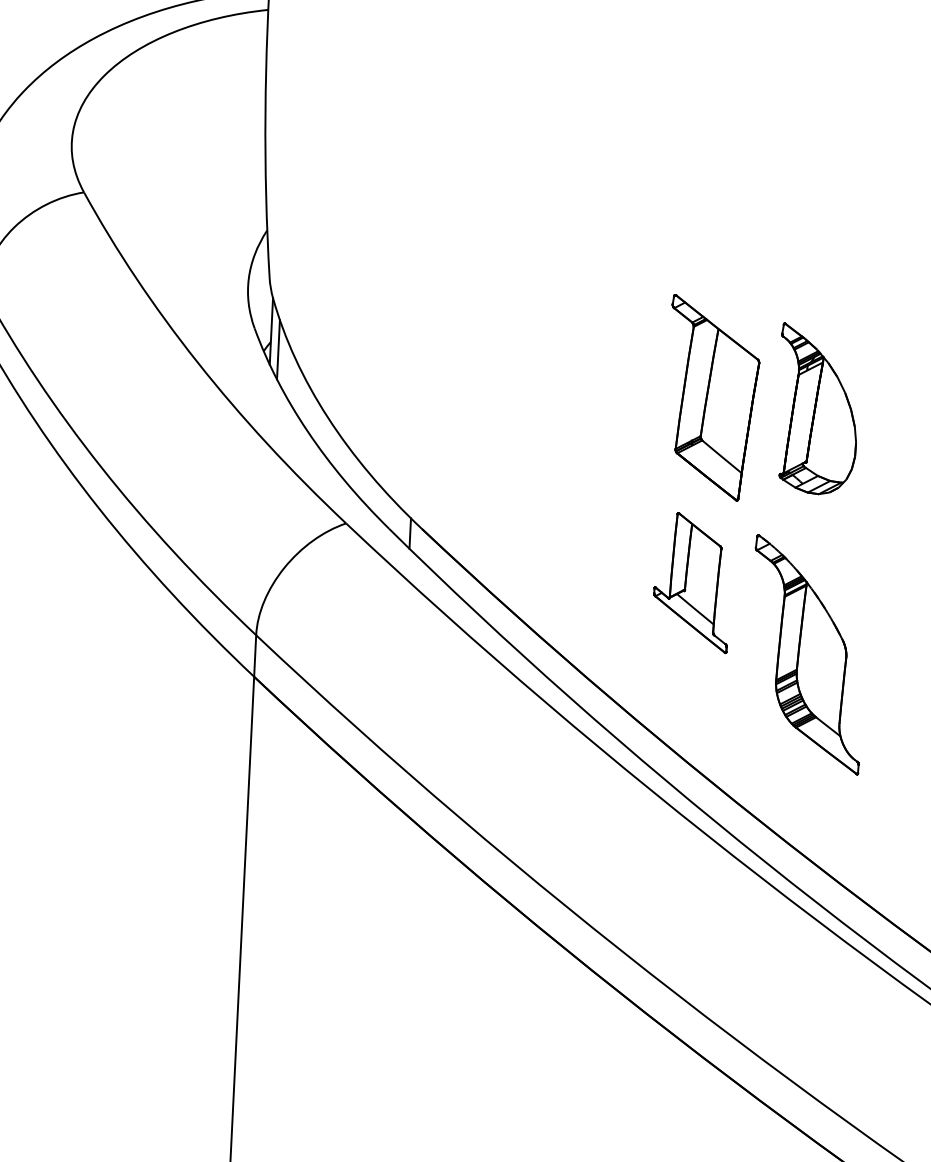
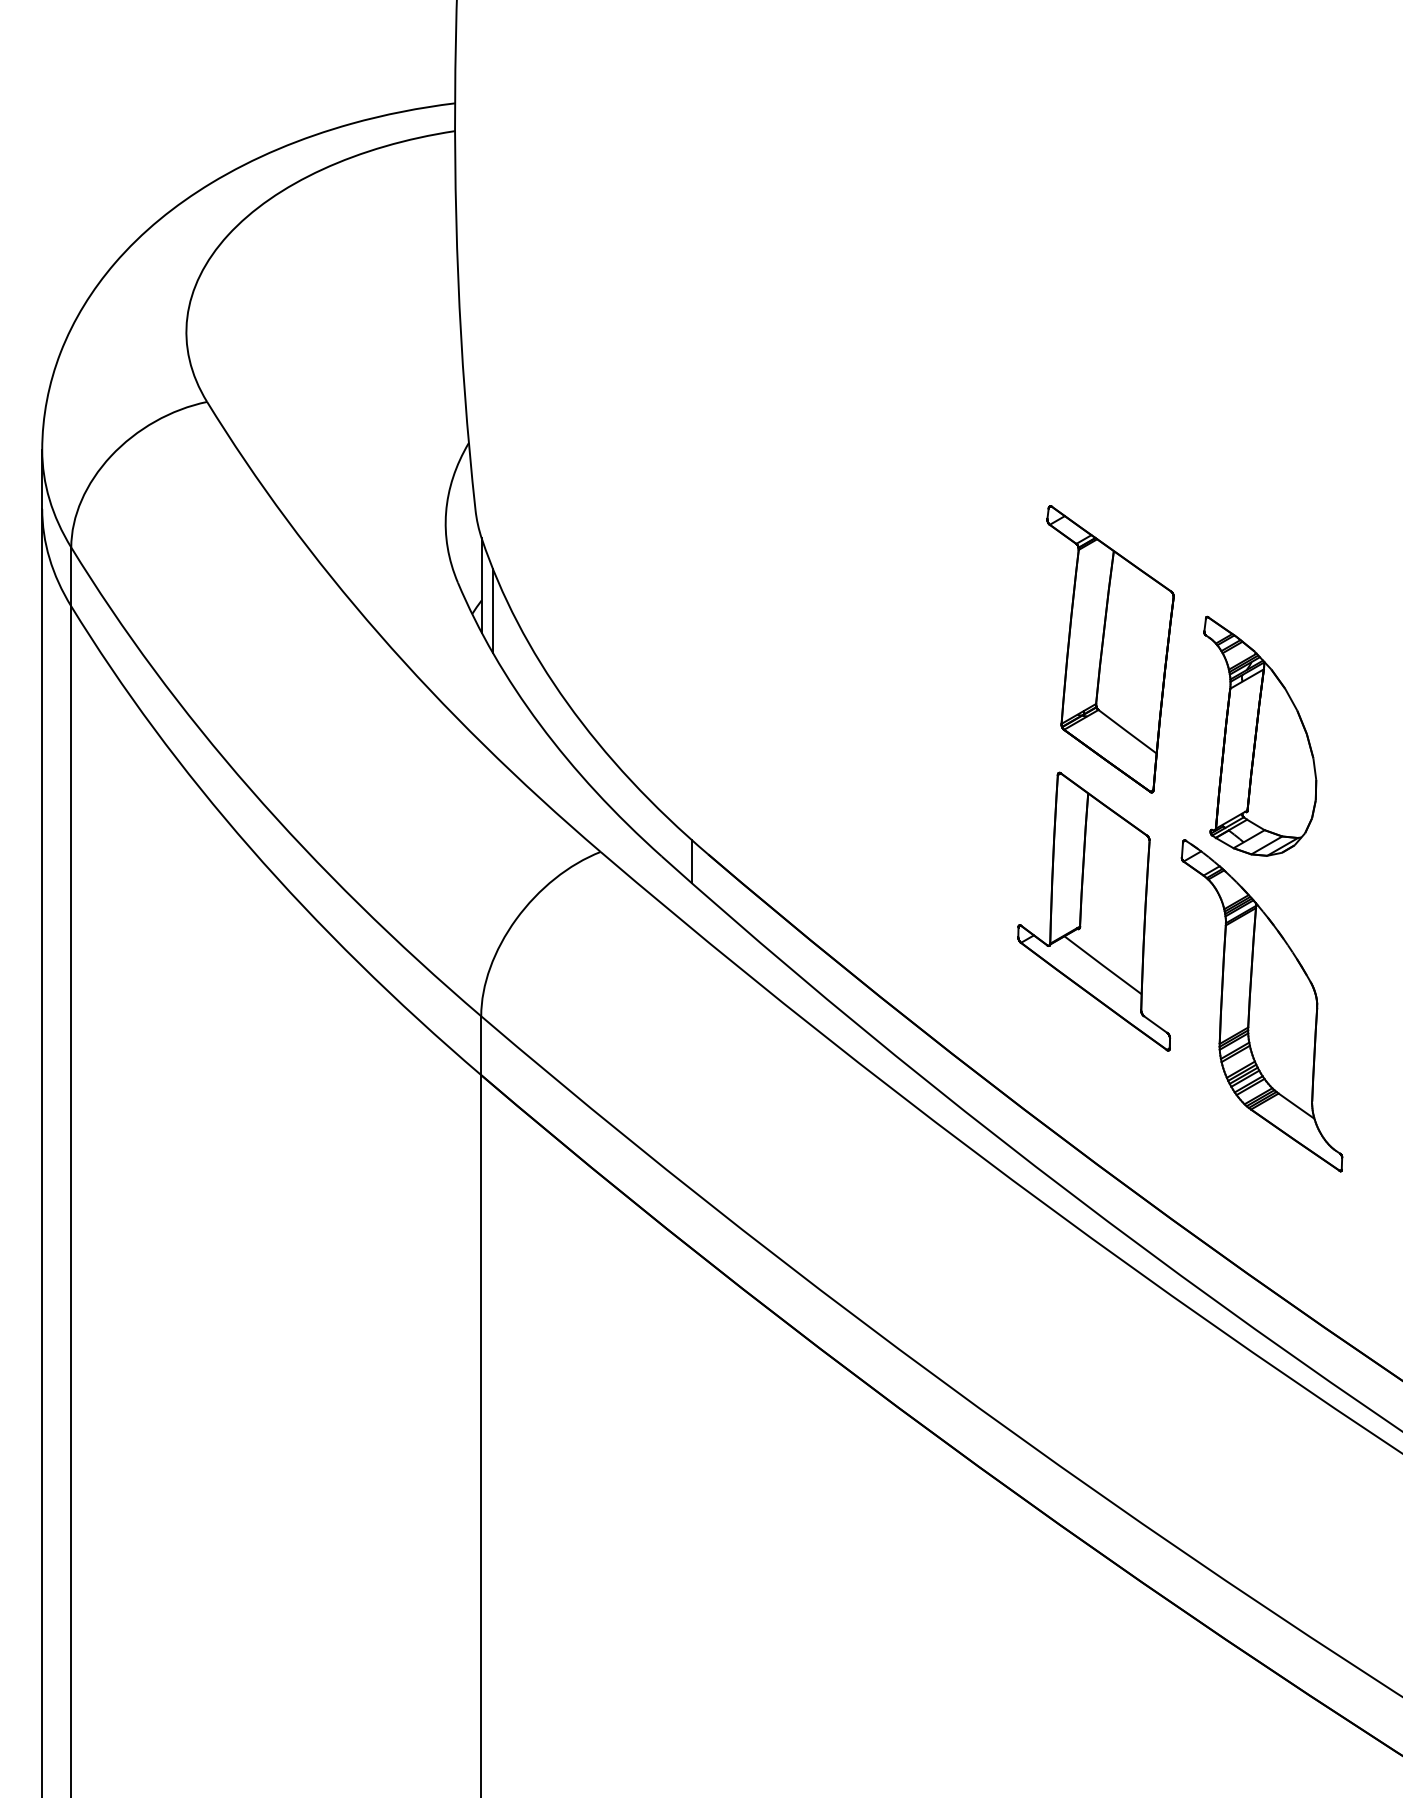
part: (818, 409) -> (1260, 735), moved
part: (692, 582) -> (1094, 911), size x1.43

